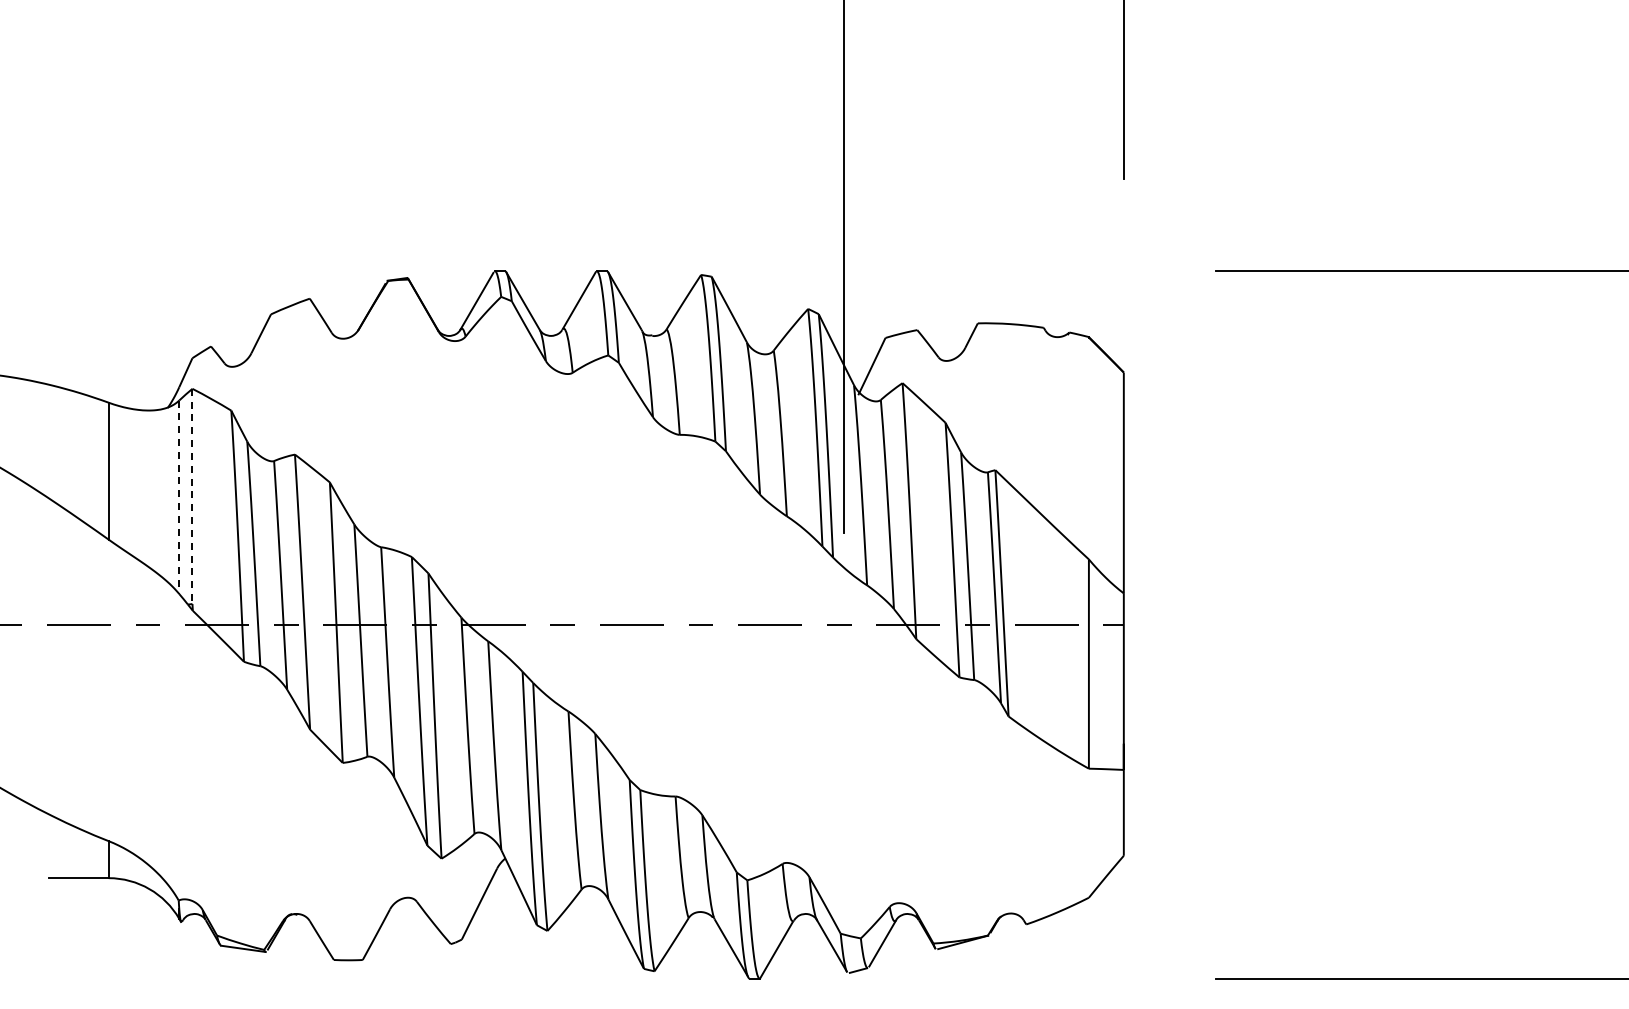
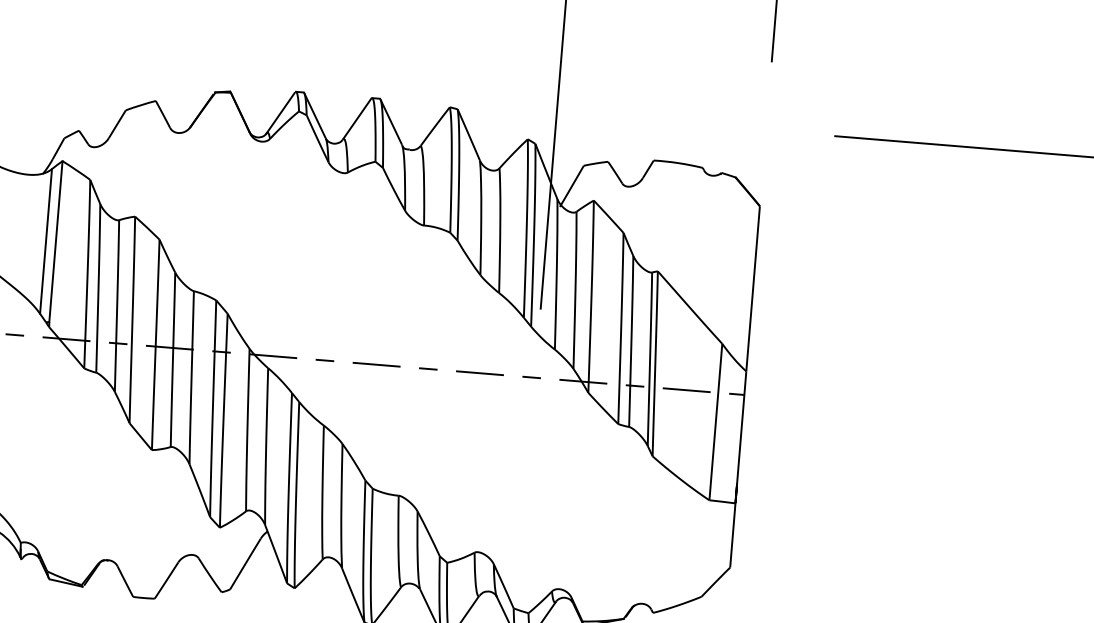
line: (192, 496) -> (55, 241), dashed -> solid
line: (179, 497) -> (46, 241), dashed -> solid

